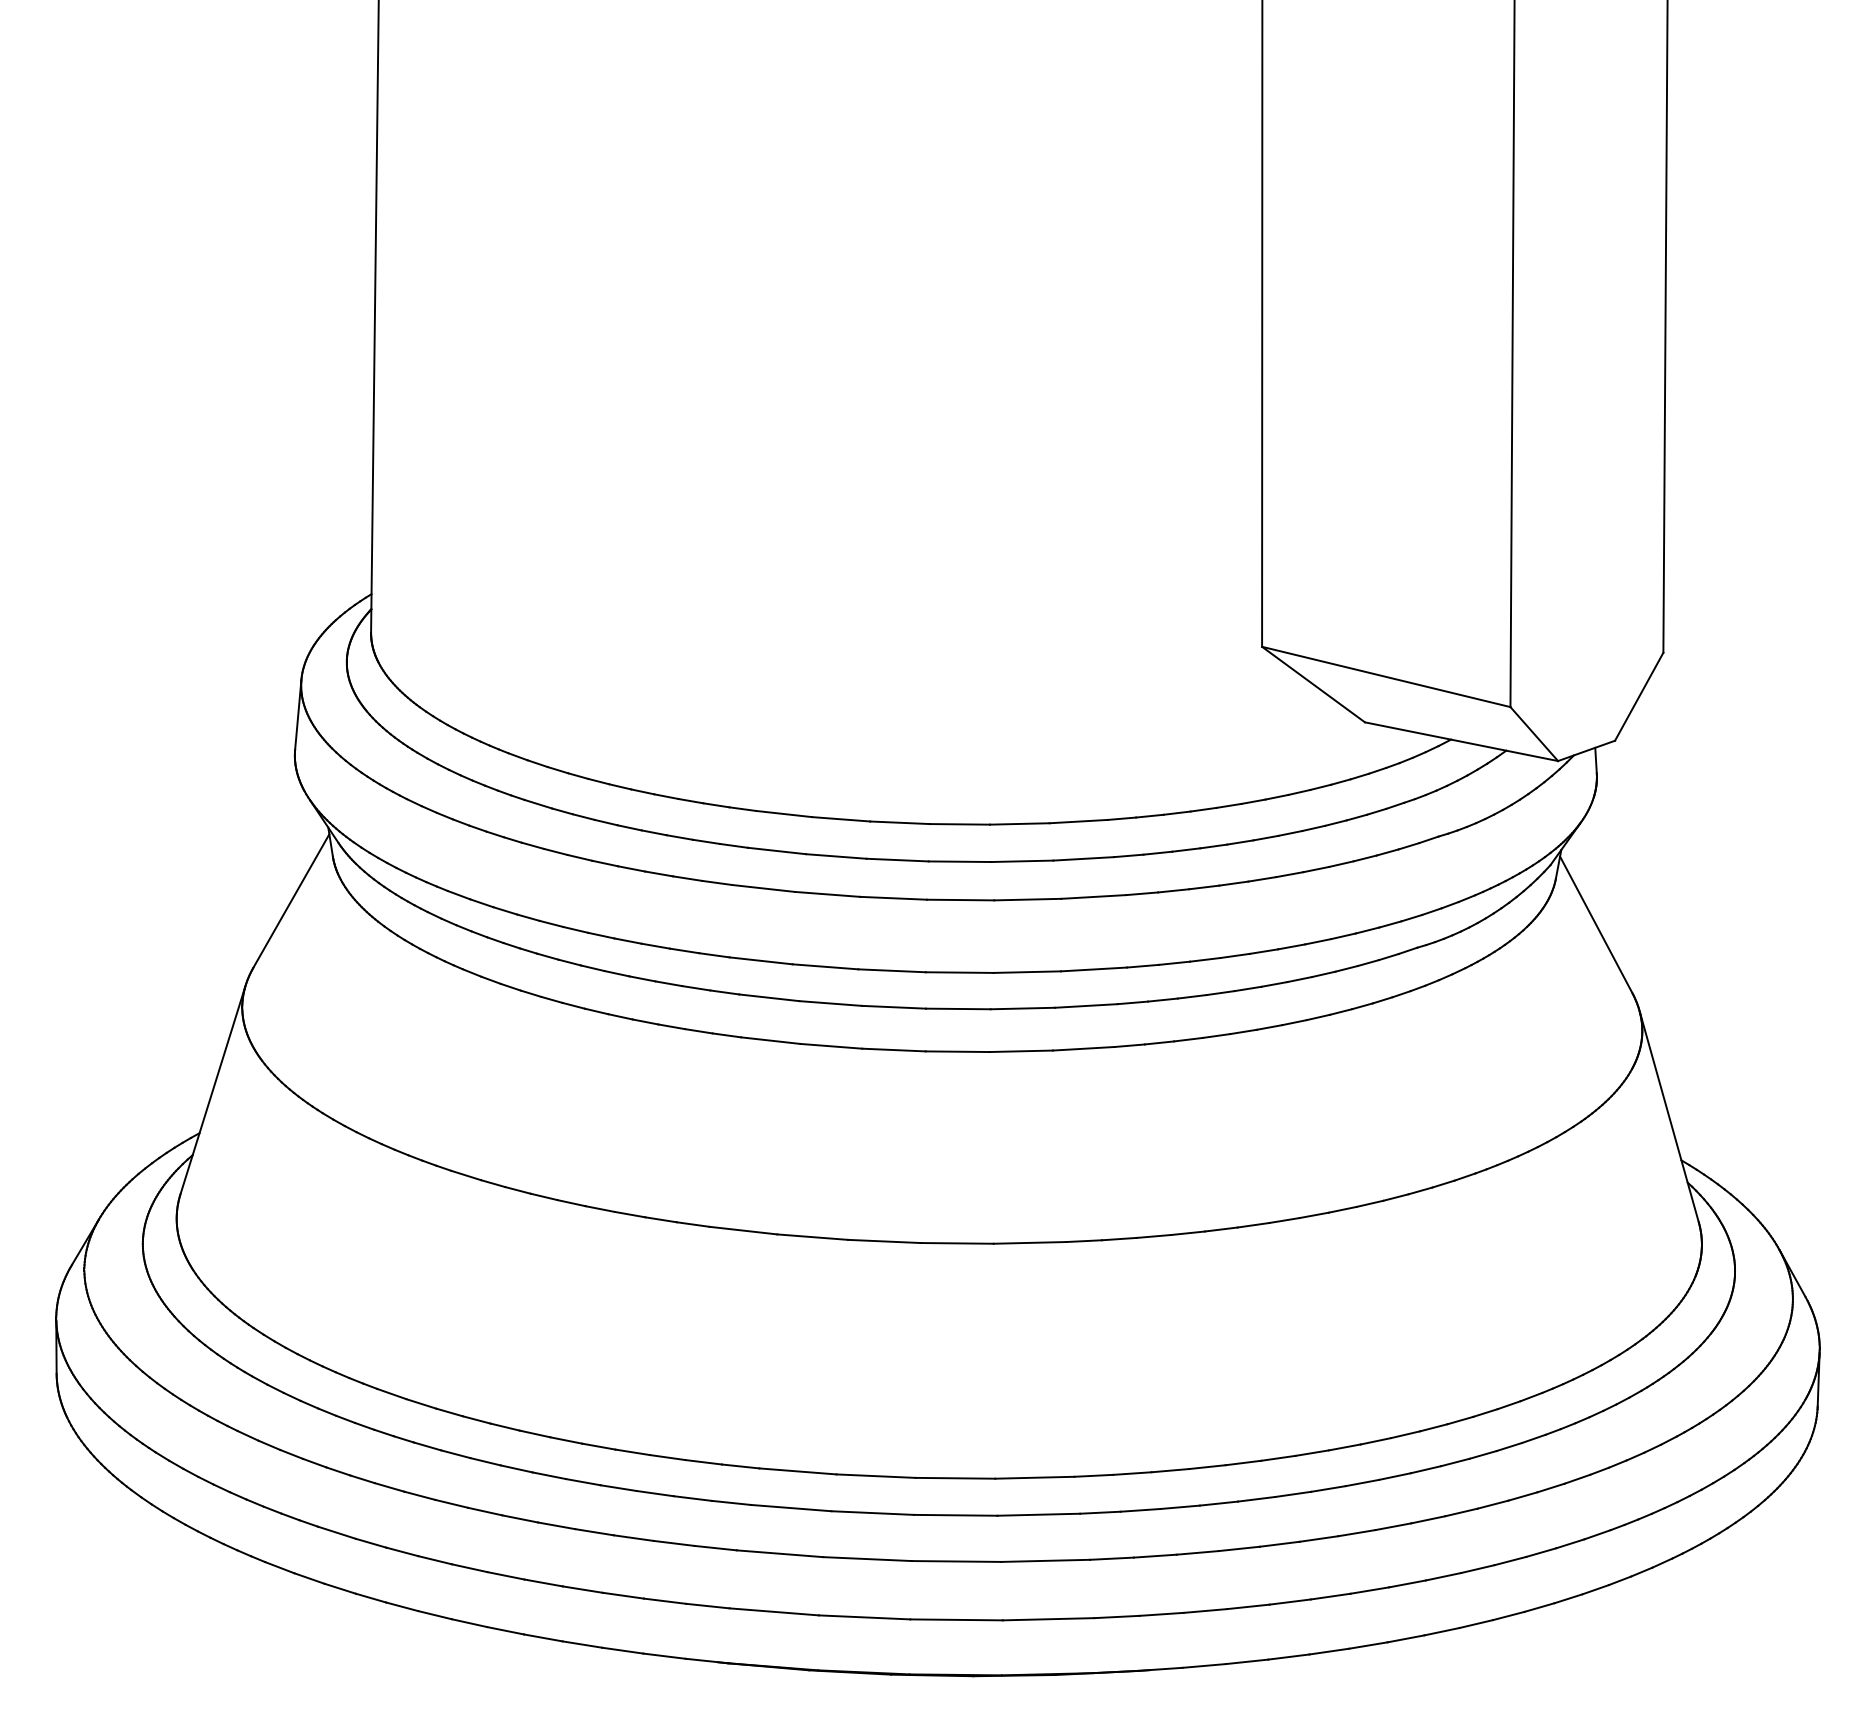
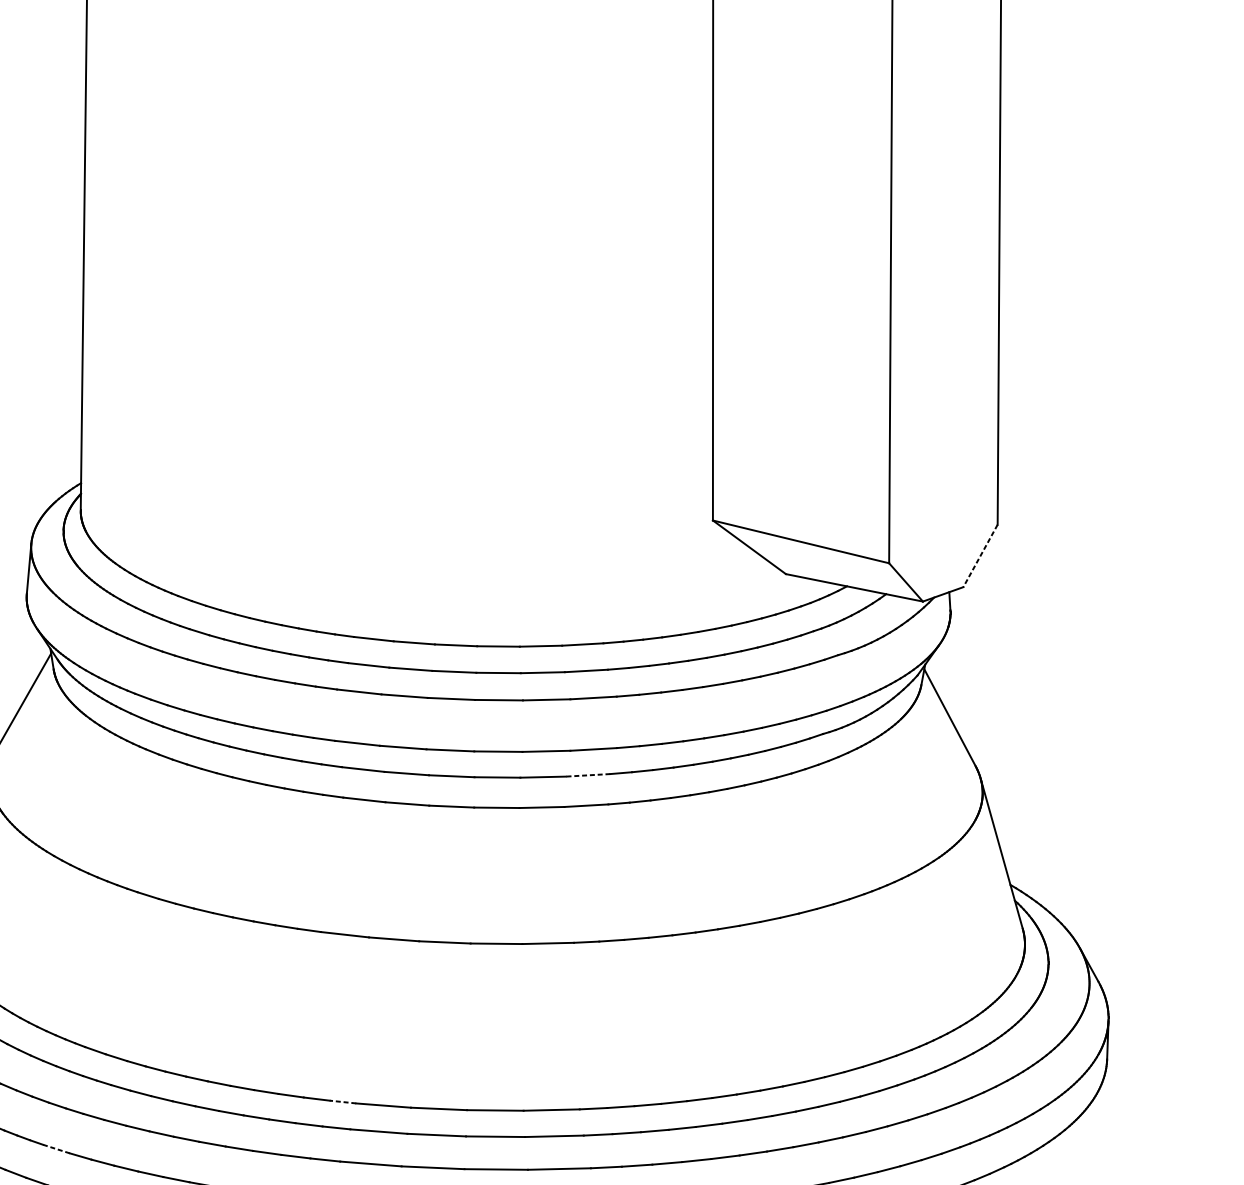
line: (1638, 697) -> (979, 556), solid -> dashed
line: (1085, 1006) -> (587, 775), solid -> dashed
line: (740, 1466) -> (342, 1102), solid -> dashed
line: (336, 1532) -> (56, 1148), solid -> dashed

